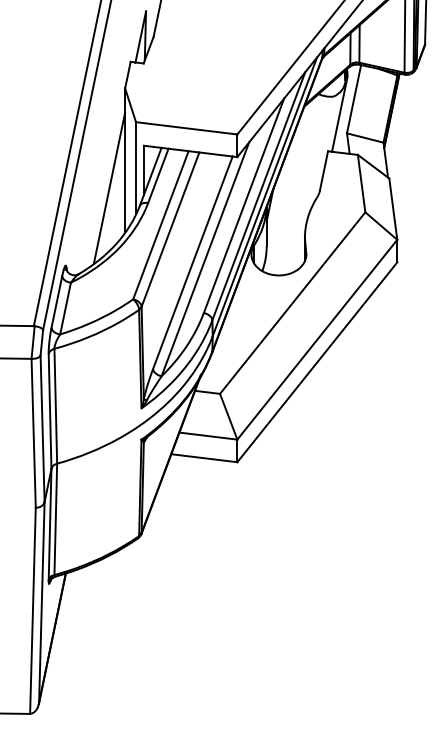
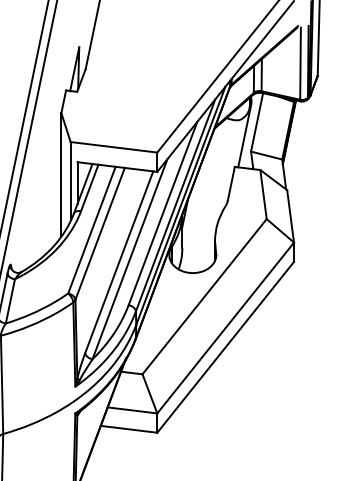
line: (109, 187) -> (47, 197), removed

